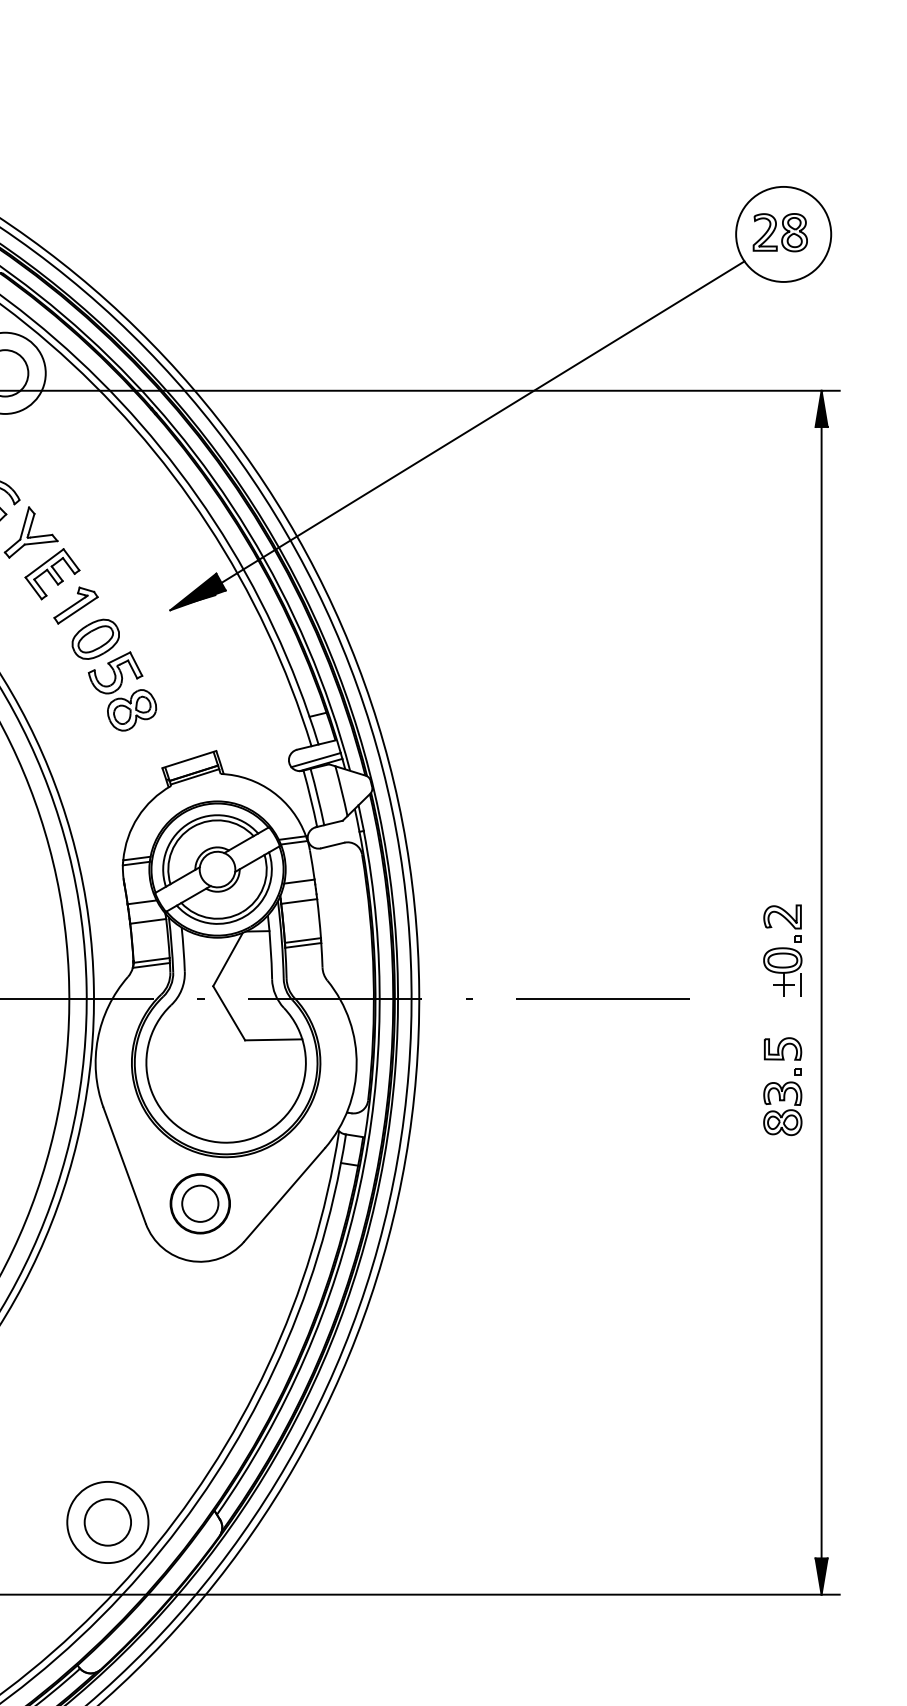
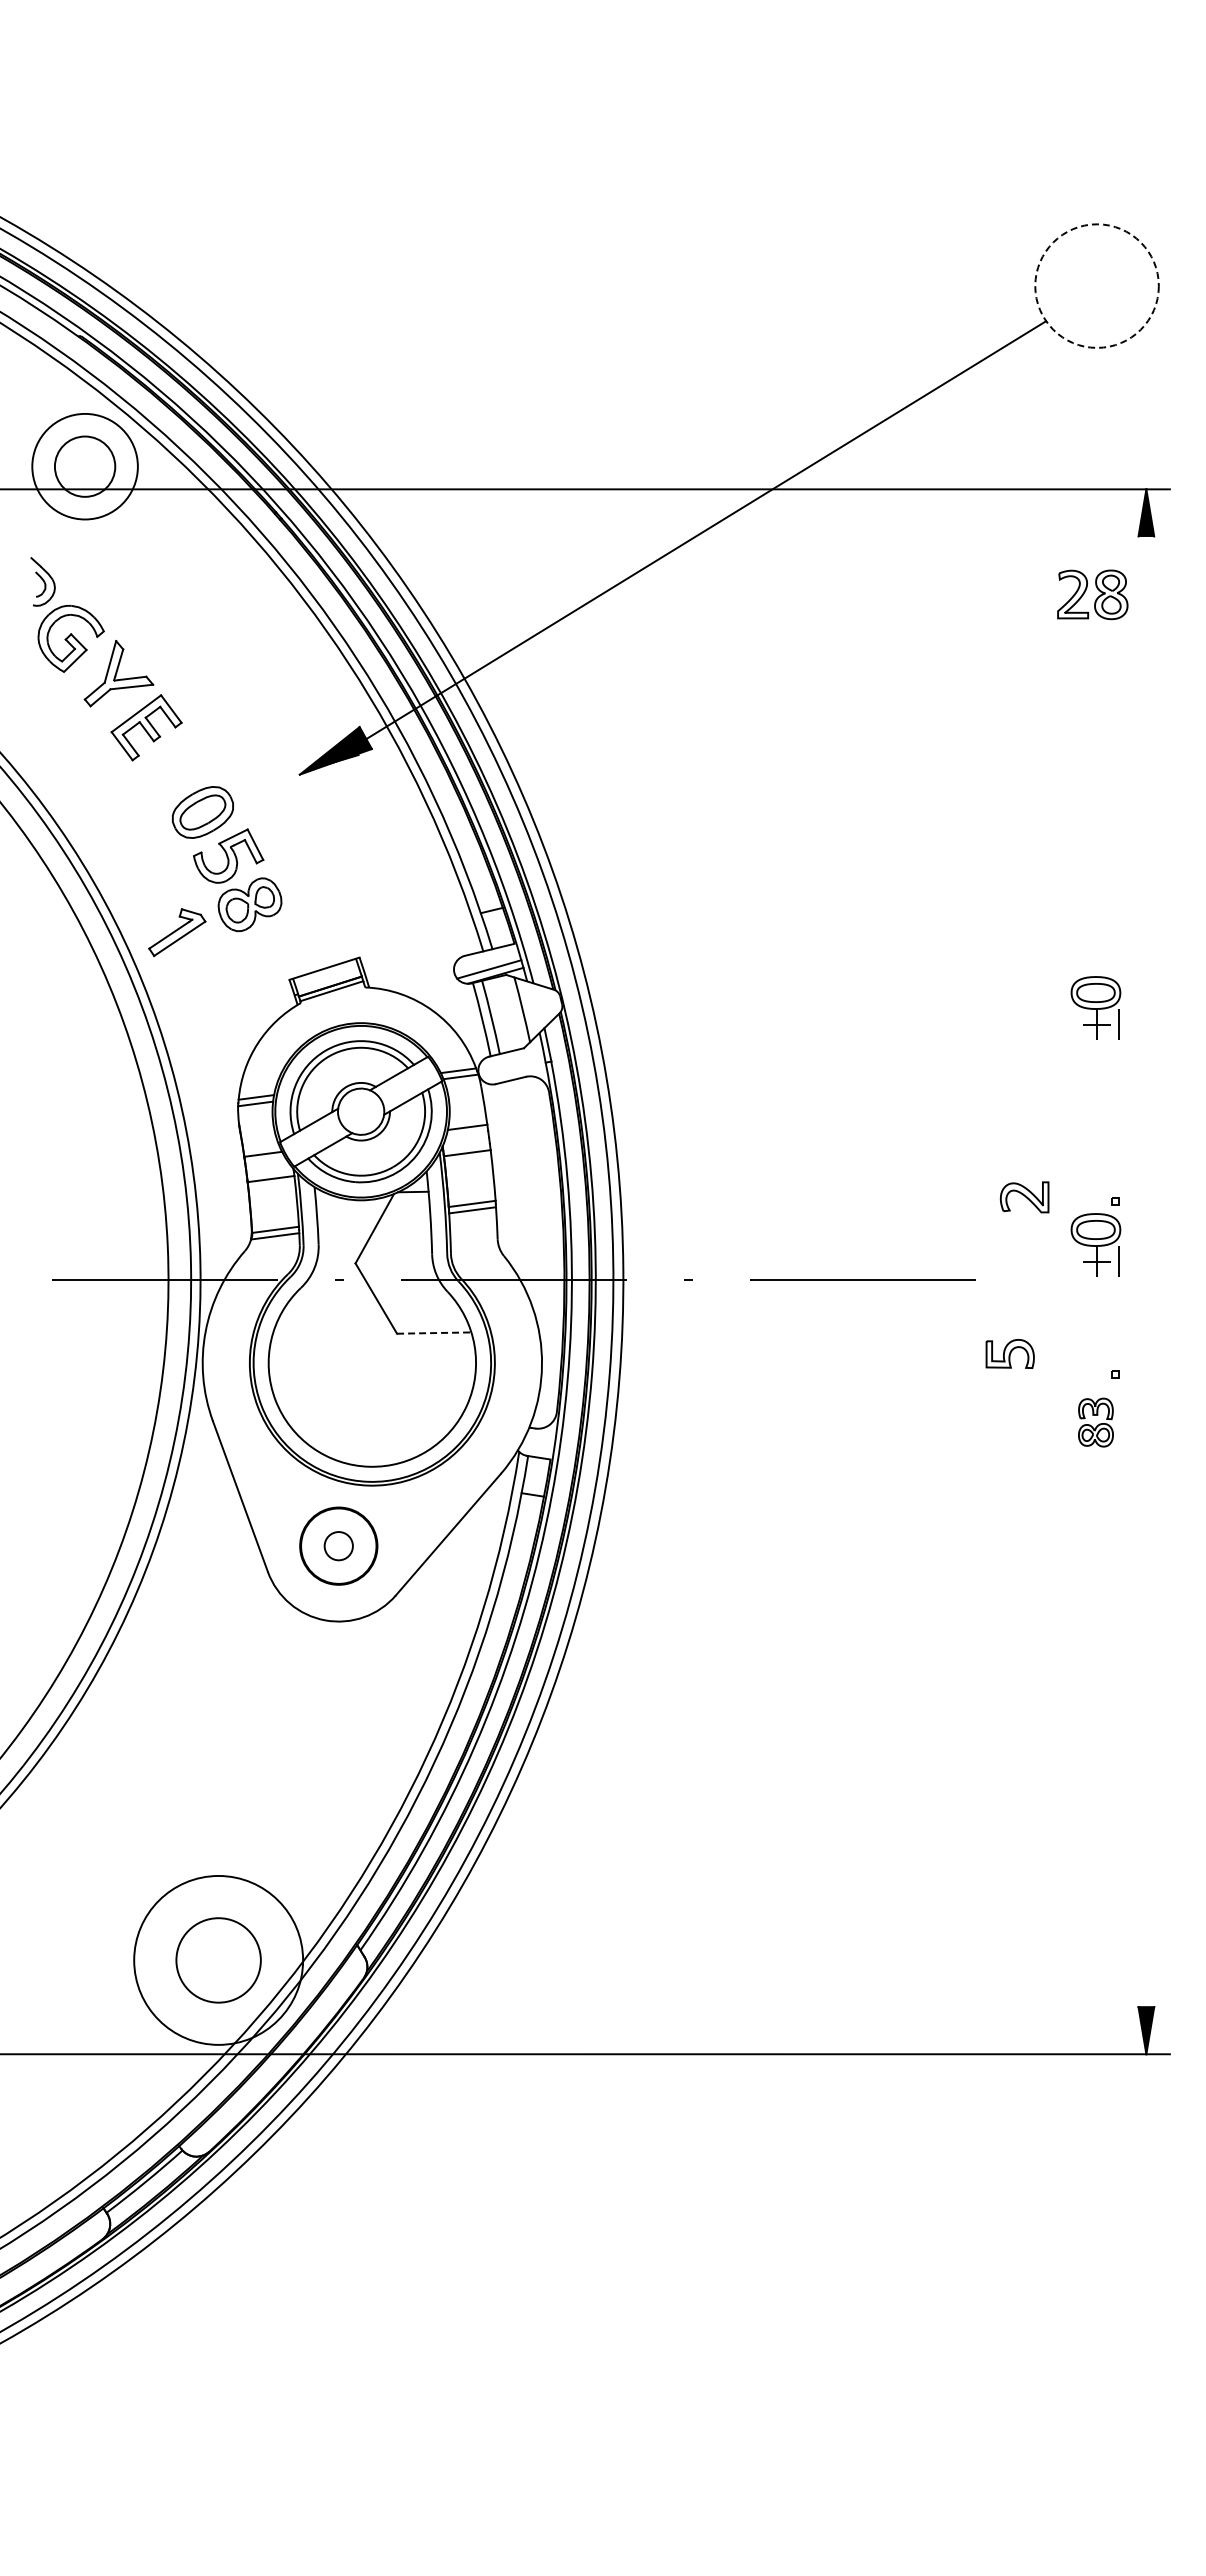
part: (780, 232) -> (1092, 594), moved
circle: (783, 233) -> (1096, 285), solid -> dashed
part: (76, 605) -> (177, 932), moved
part: (782, 789) -> (1095, 1007), added
part: (782, 917) -> (1024, 1197), moved
line: (821, 992) -> (1146, 1271), removed
line: (273, 1040) -> (434, 1333), solid -> dashed
part: (782, 1048) -> (1009, 1353), moved
part: (782, 1108) -> (1095, 1422), size x0.7
circle: (200, 1203) -> (338, 1545), size x0.6
circle: (107, 1522) -> (218, 1960), size x1.4
circle: (107, 1522) -> (218, 1960), size x1.6

